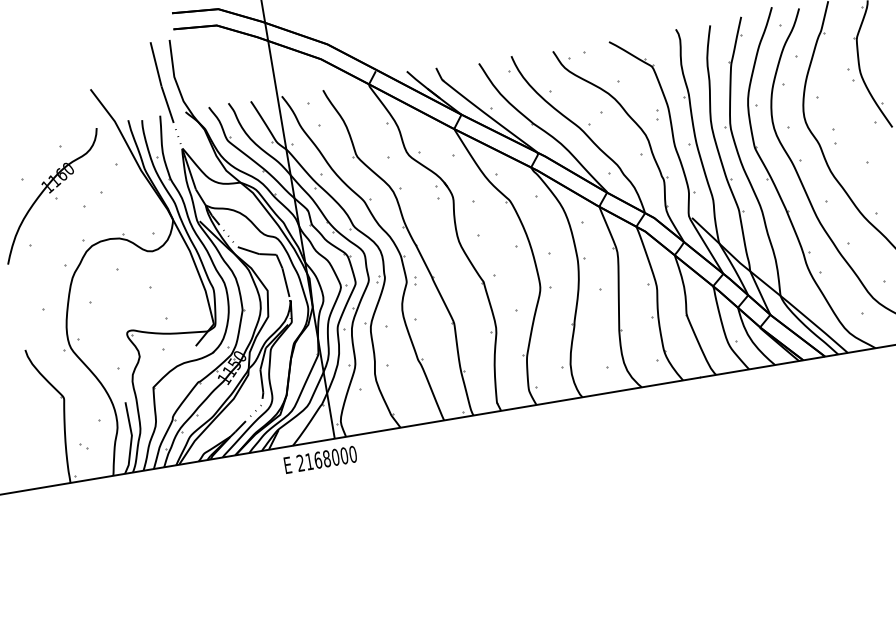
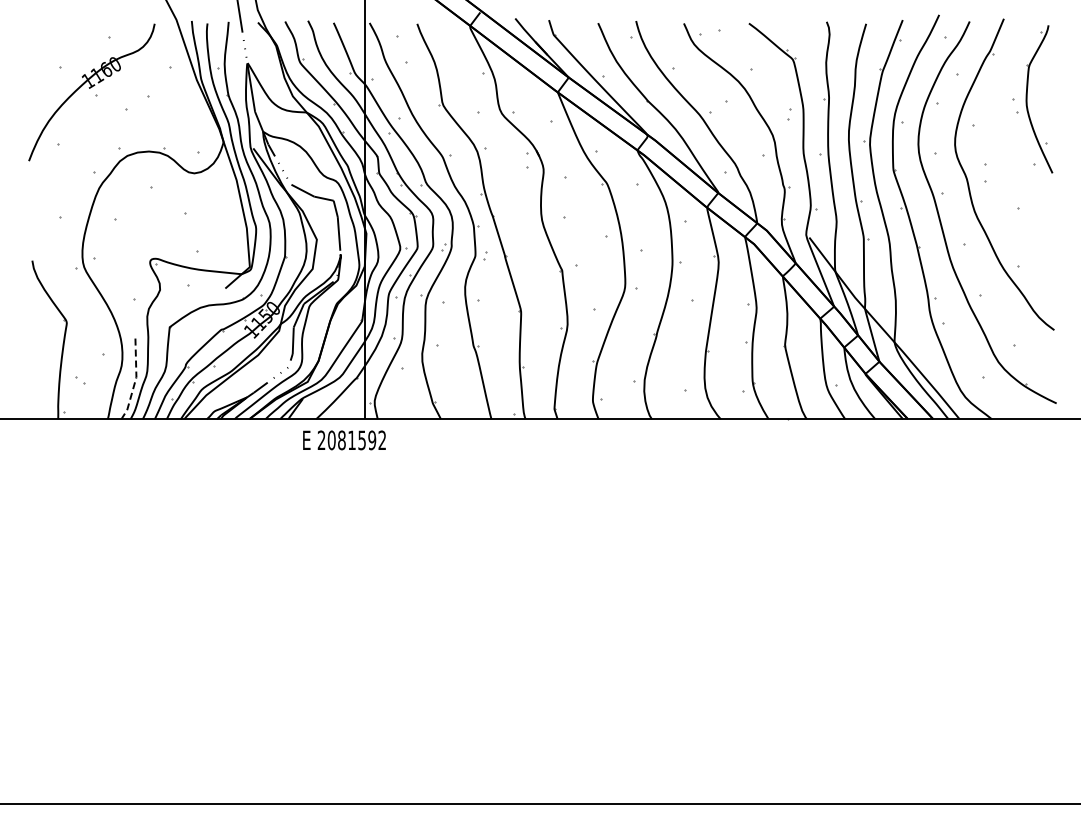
line: (131, 438) -> (135, 380), solid -> dashed
text: (330, 458) -> (356, 440), 2168000 -> 2081592

